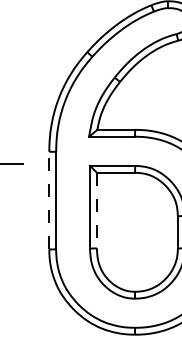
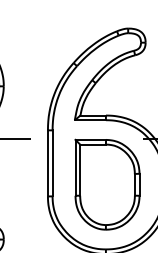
line: (48, 199) -> (47, 162), dashed -> solid
line: (97, 211) -> (80, 170), dashed -> solid

